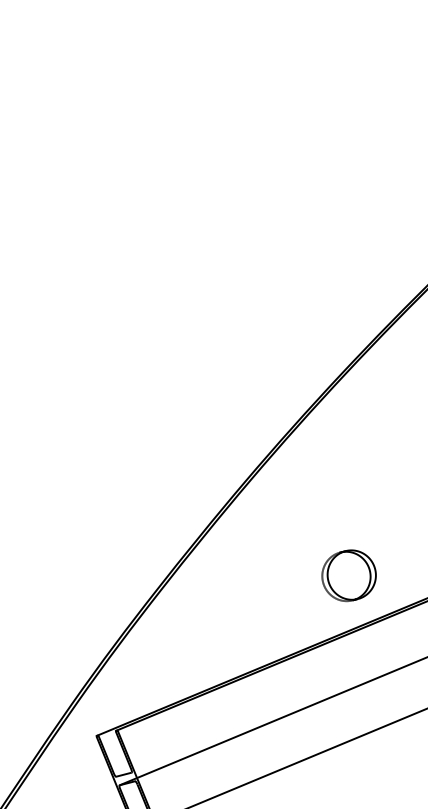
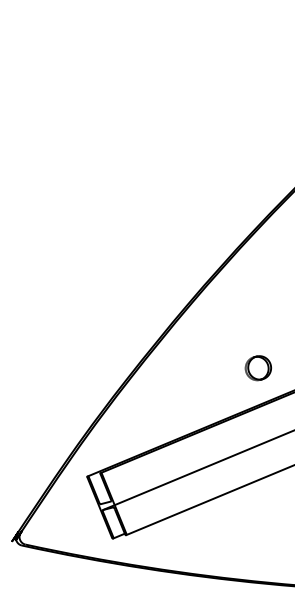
part: (349, 576) -> (258, 368), size x0.7

